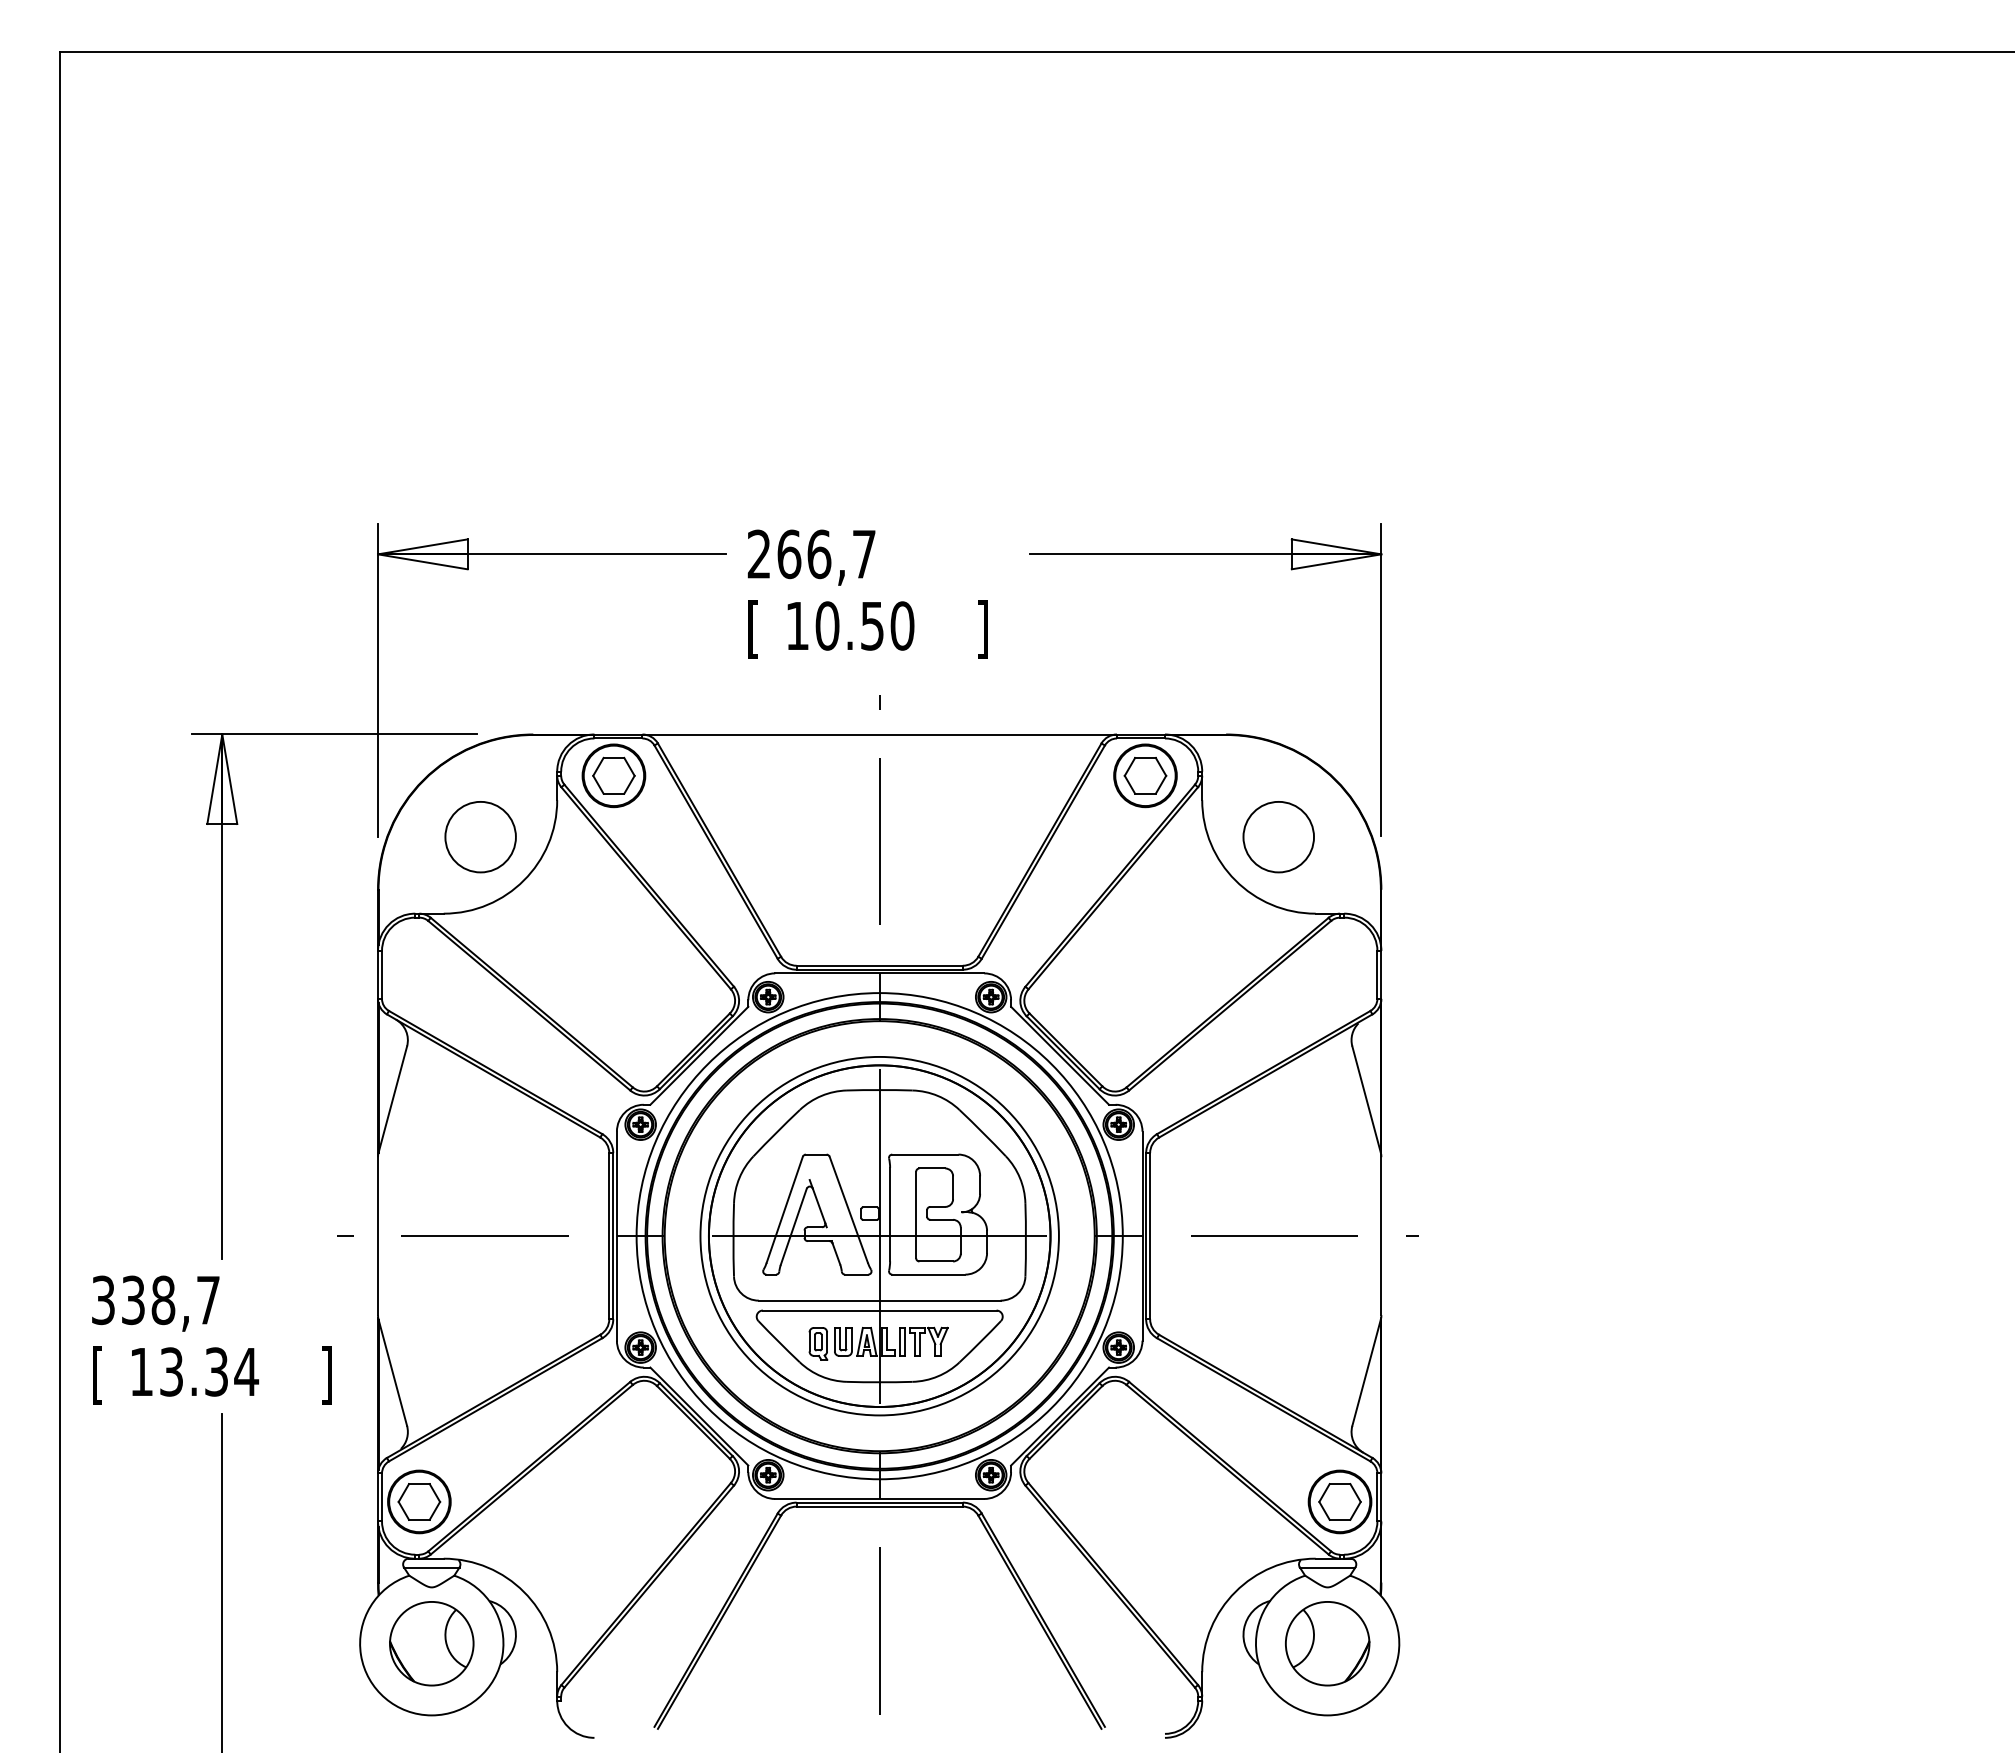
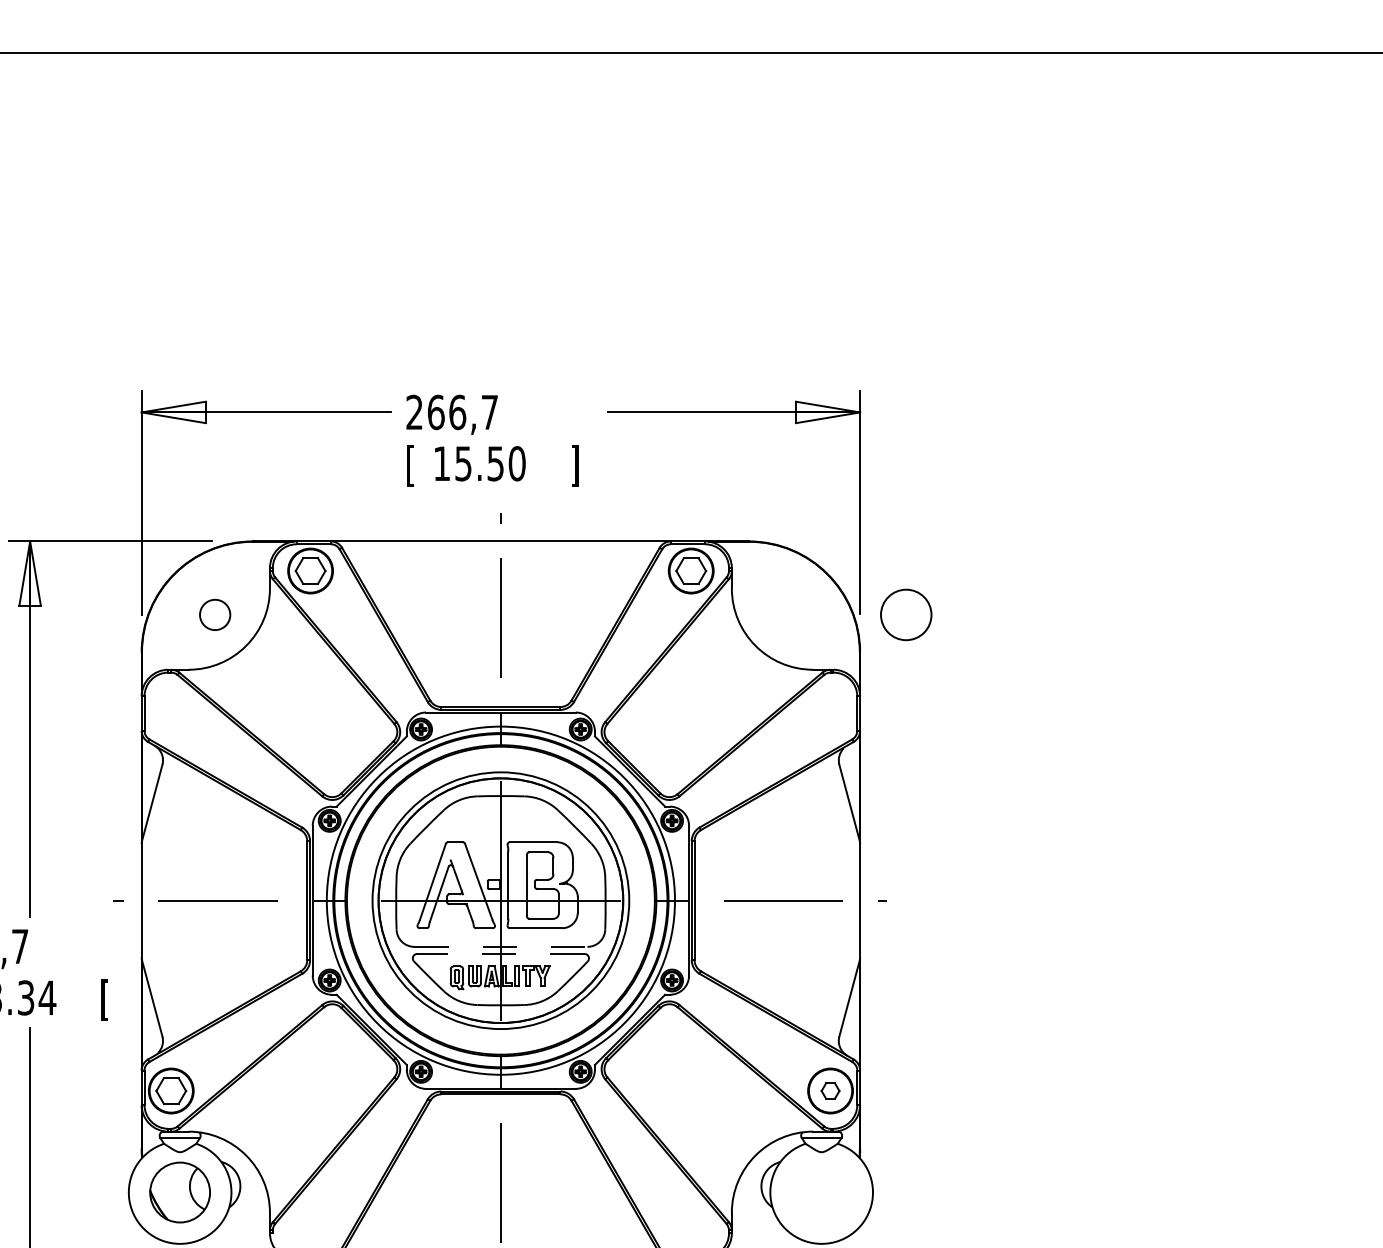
text: (827, 625) -> (463, 463), 10.50 -> 15.50
circle: (480, 836) -> (215, 614), size x0.6
circle: (1278, 837) -> (906, 615), moved
line: (879, 1300) -> (500, 946), solid -> dashed
line: (879, 1310) -> (500, 953), solid -> dashed
text: (326, 1375) -> (104, 1000), ] -> [
part: (1339, 1501) -> (830, 1090), size x0.6
part: (1327, 1643) -> (821, 1192), removed

